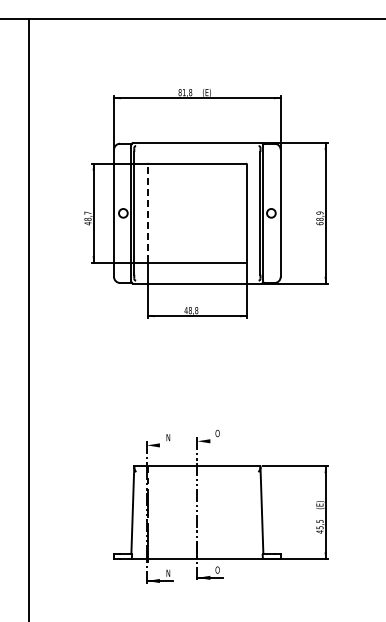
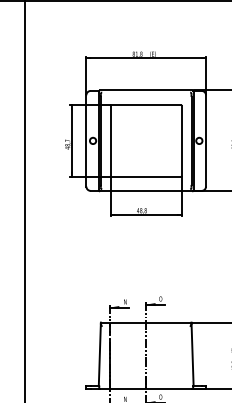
line: (147, 213) -> (110, 141), dashed -> solid
line: (210, 441) -> (155, 304), added
line: (159, 445) -> (119, 307), added

